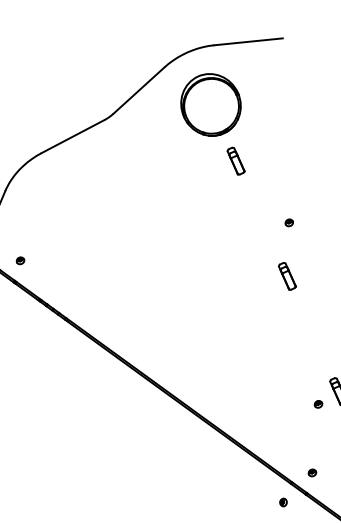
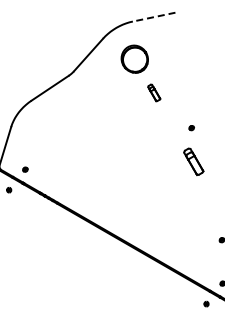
line: (249, 42) -> (154, 17), solid -> dashed
part: (210, 103) -> (134, 58), size x0.7
part: (288, 275) -> (194, 161), size x1.6

